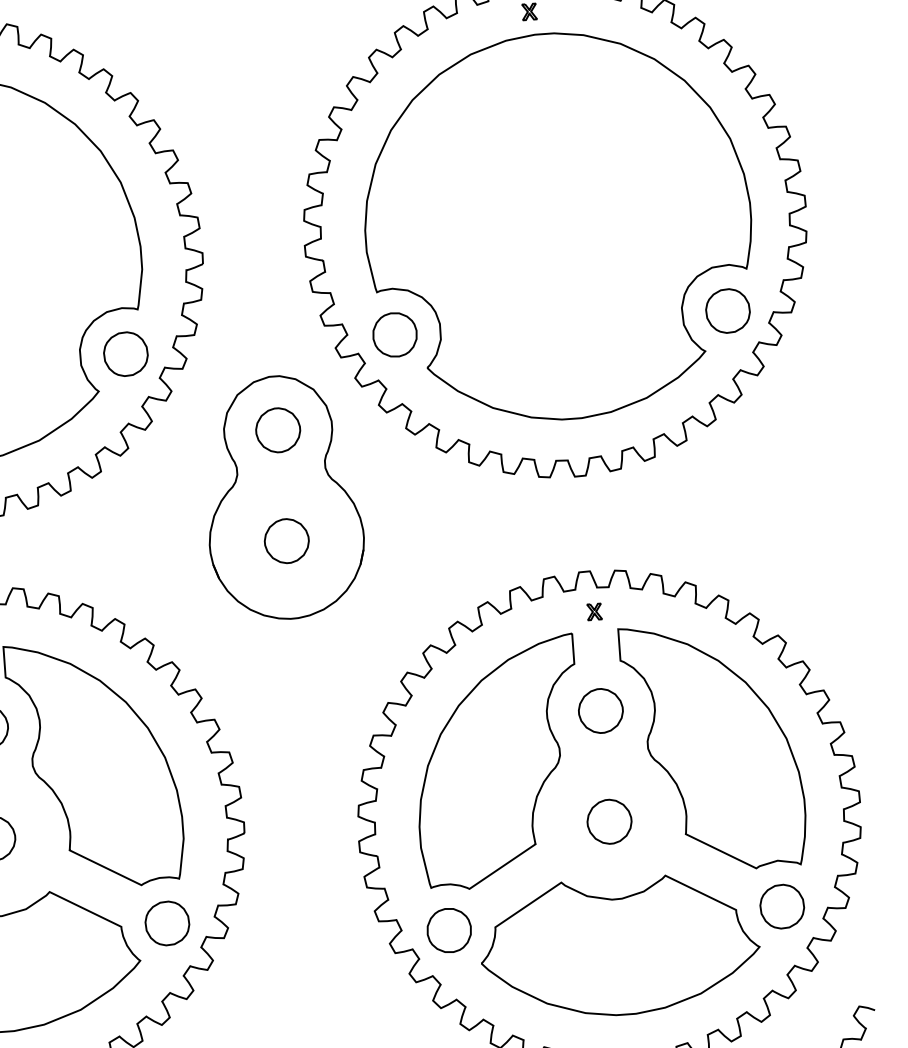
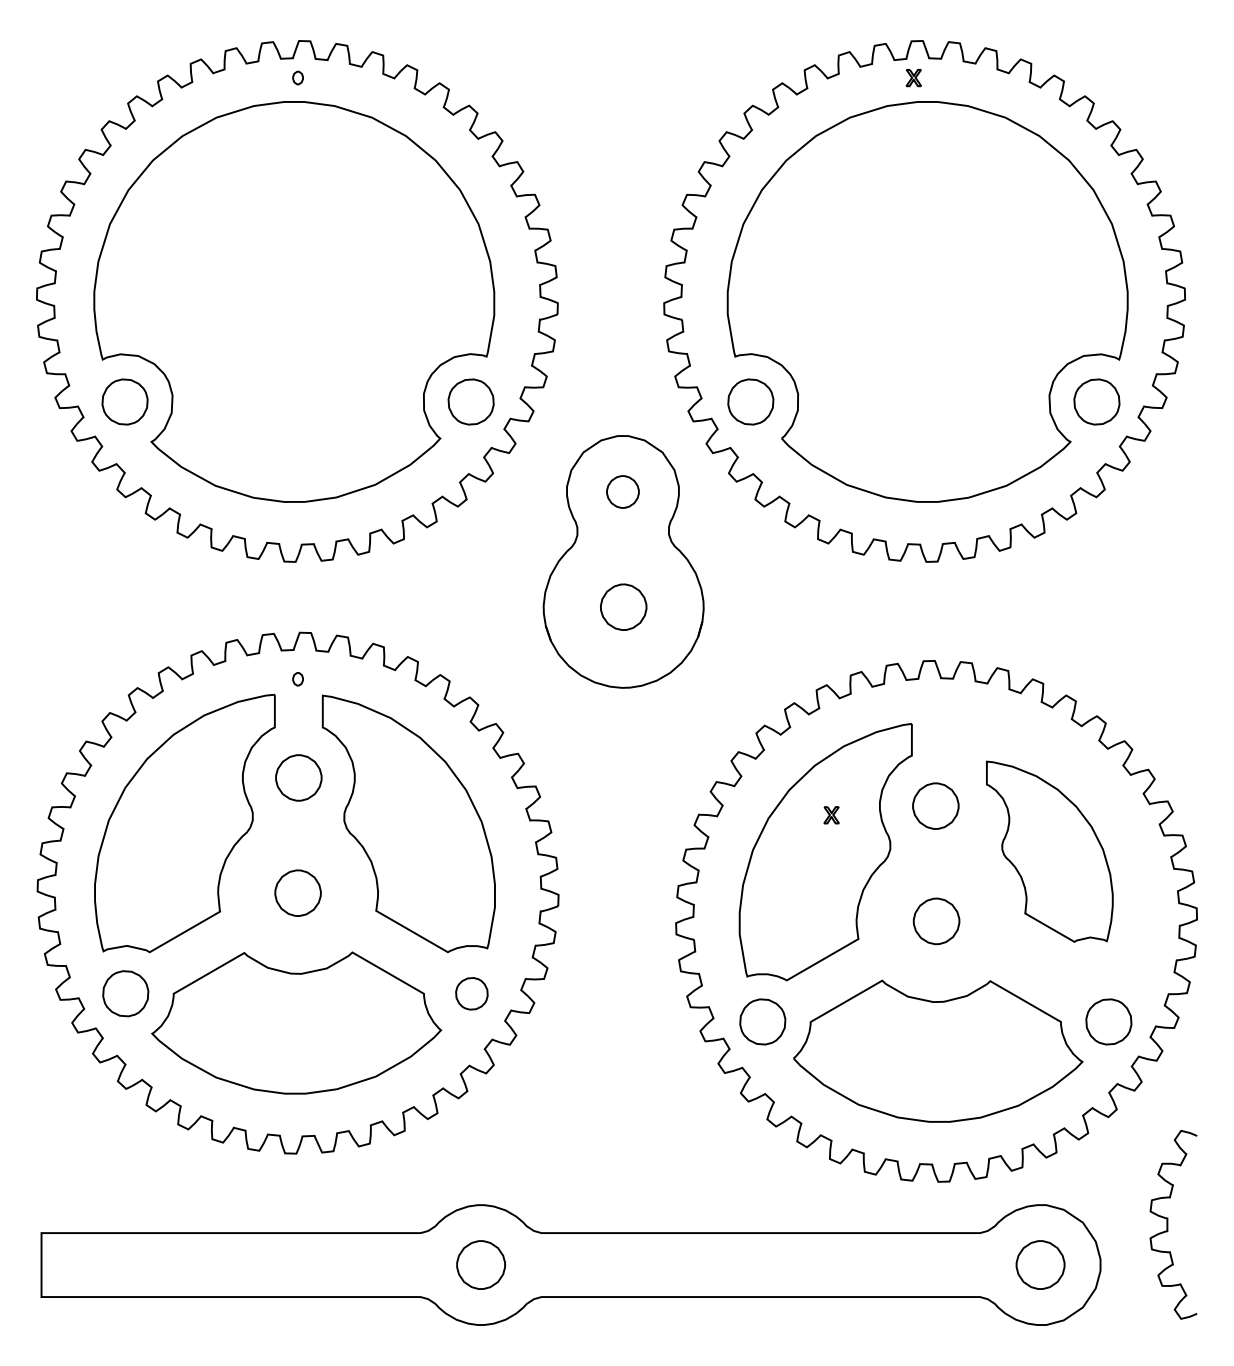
part: (277, 429) -> (622, 491), size x0.7
part: (594, 612) -> (831, 815), moved
part: (713, 746) -> (1049, 851), size x0.7
part: (167, 923) -> (471, 993), size x0.7

